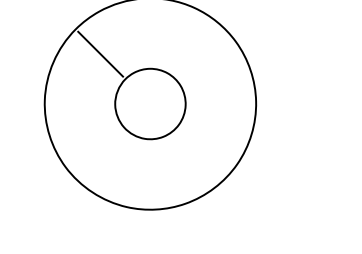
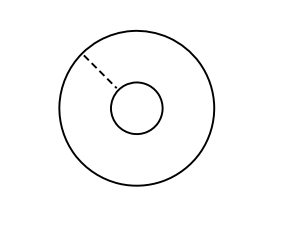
line: (100, 55) -> (100, 72), solid -> dashed

